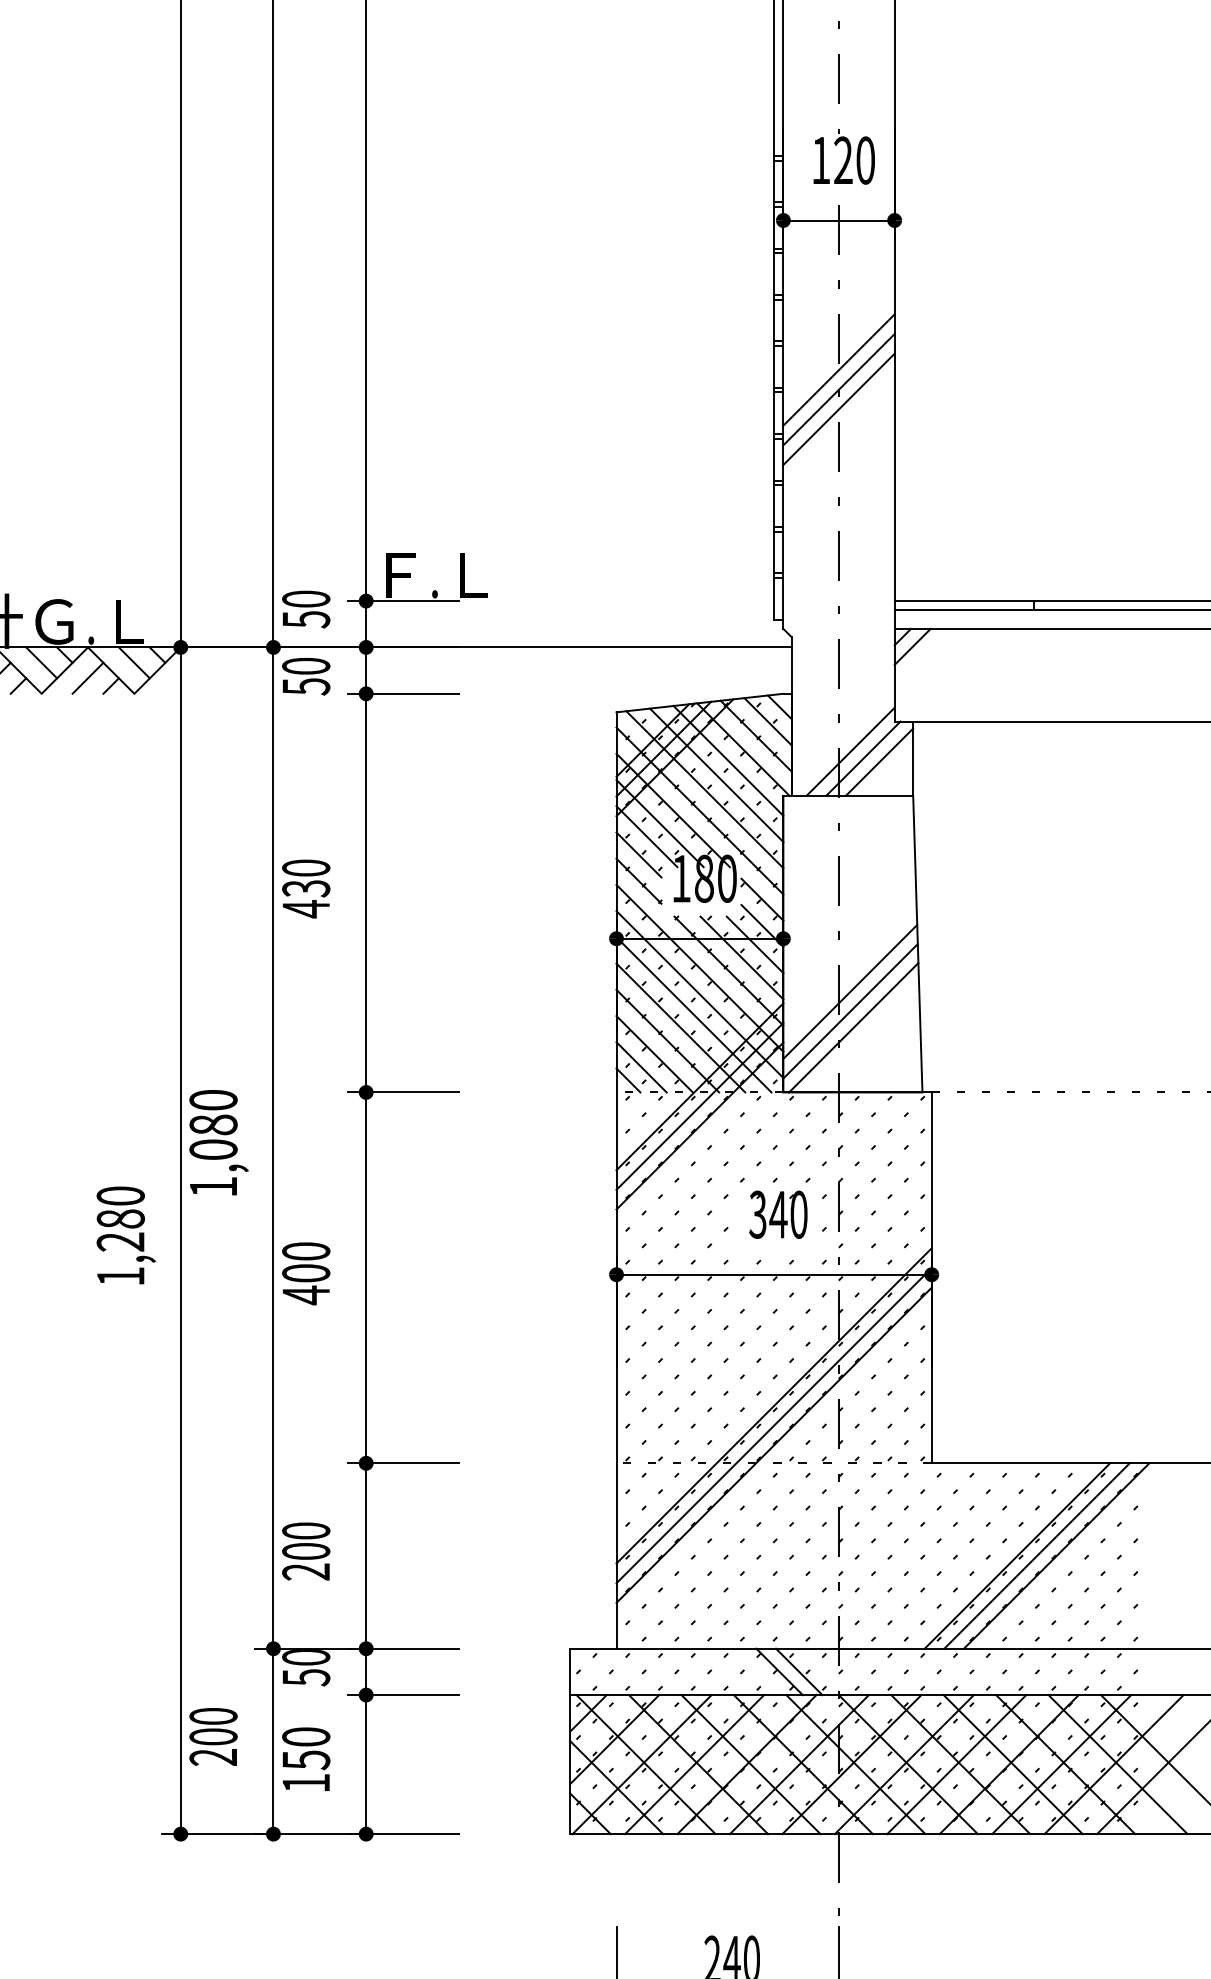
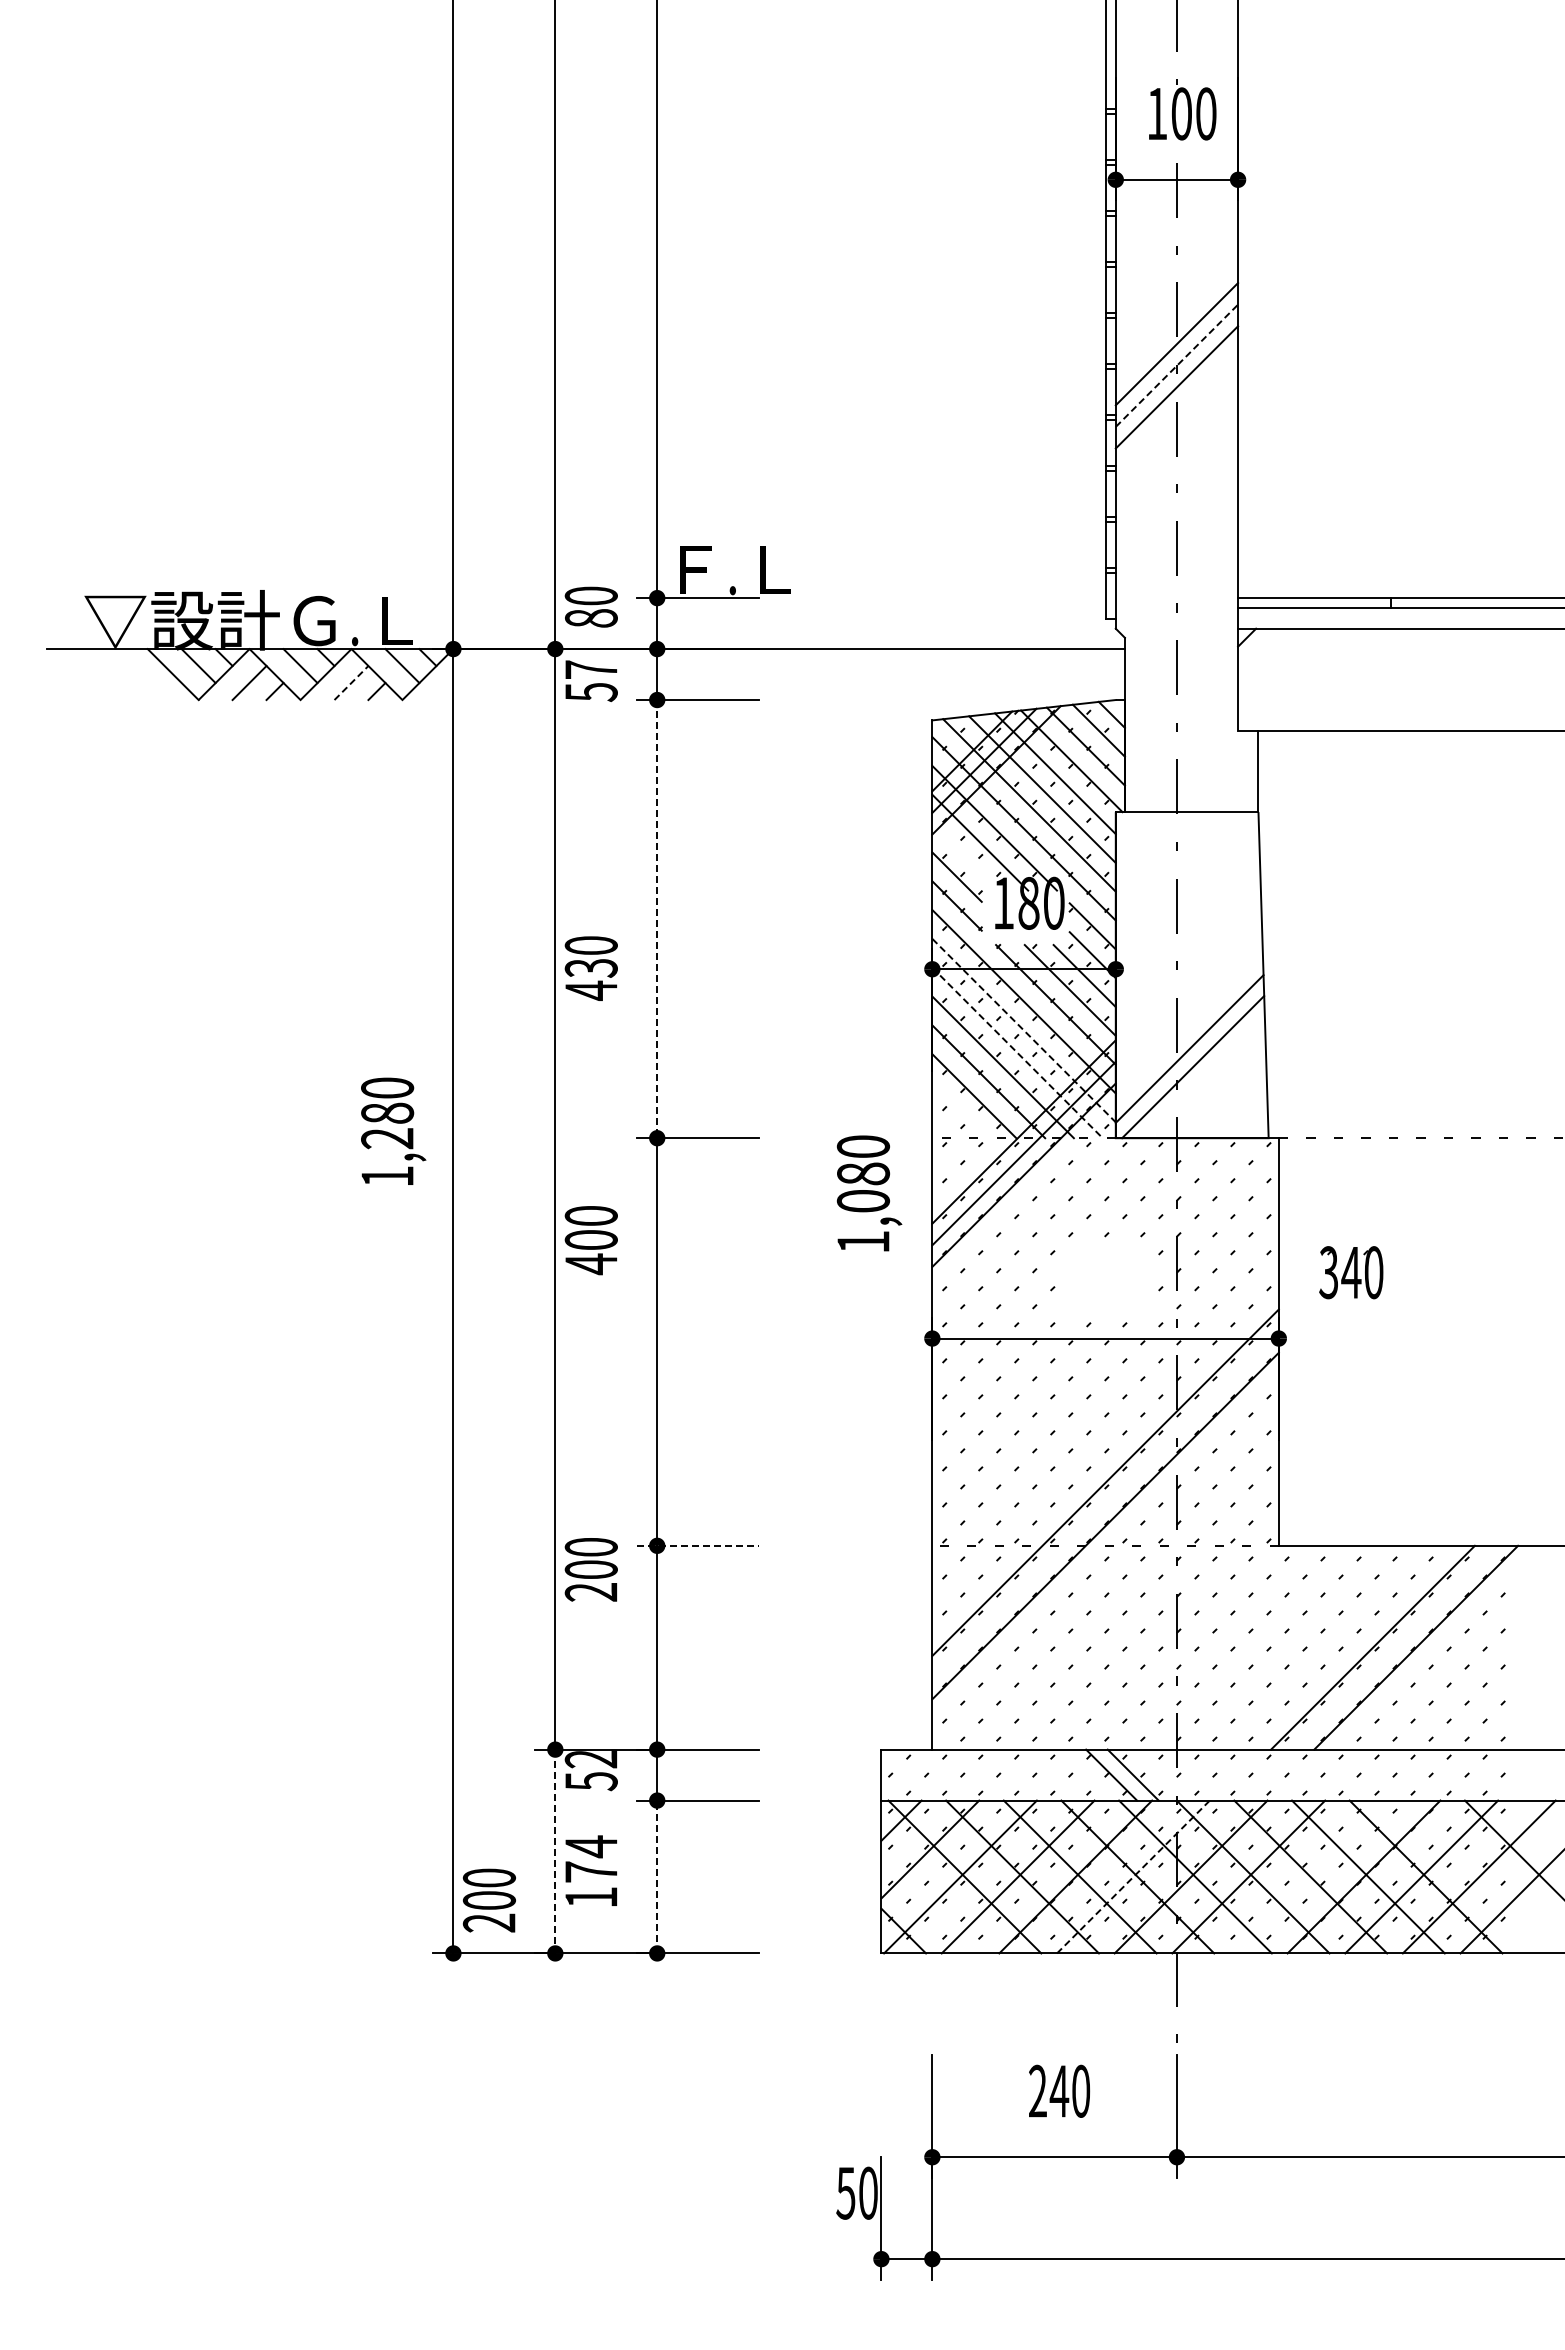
text: (843, 160) -> (1181, 113), 120 -> 100
line: (839, 389) -> (1177, 365), solid -> dashed
text: (306, 619) -> (591, 618), 50 -> 80
line: (912, 646) -> (1257, 648), removed
text: (305, 666) -> (590, 669), 50 -> 57
line: (88, 677) -> (351, 682), solid -> dashed
line: (850, 751) -> (1189, 763), removed
line: (863, 758) -> (1203, 771), removed
line: (879, 762) -> (1221, 775), removed
line: (646, 836) -> (965, 856), removed
text: (305, 888) -> (590, 968), moved
line: (366, 893) -> (657, 919), solid -> dashed
line: (849, 991) -> (1188, 1027), removed
line: (700, 994) -> (1024, 1030), solid -> dashed
line: (693, 1014) -> (1017, 1052), solid -> dashed
line: (641, 1067) -> (959, 1110), removed
line: (628, 1079) -> (945, 1124), removed
text: (219, 1142) -> (869, 1193), moved
part: (778, 1214) -> (1351, 1272), moved
text: (126, 1234) -> (393, 1130), moved
text: (305, 1273) -> (590, 1240), moved
line: (774, 1425) -> (1105, 1504), removed
line: (403, 1463) -> (698, 1545), solid -> dashed
text: (305, 1551) -> (590, 1569), moved
line: (1036, 1555) -> (1394, 1647), removed
text: (305, 1657) -> (590, 1759), 50 -> 52
text: (212, 1736) -> (488, 1900), moved
line: (273, 1741) -> (555, 1851), solid -> dashed
text: (305, 1748) -> (590, 1859), 150 -> 174
line: (366, 1764) -> (657, 1876), solid -> dashed
line: (799, 1764) -> (1133, 1876), solid -> dashed
line: (955, 1764) -> (1305, 1876), removed
line: (1117, 1764) -> (1483, 1876), removed
line: (616, 1787) -> (932, 1902), removed

